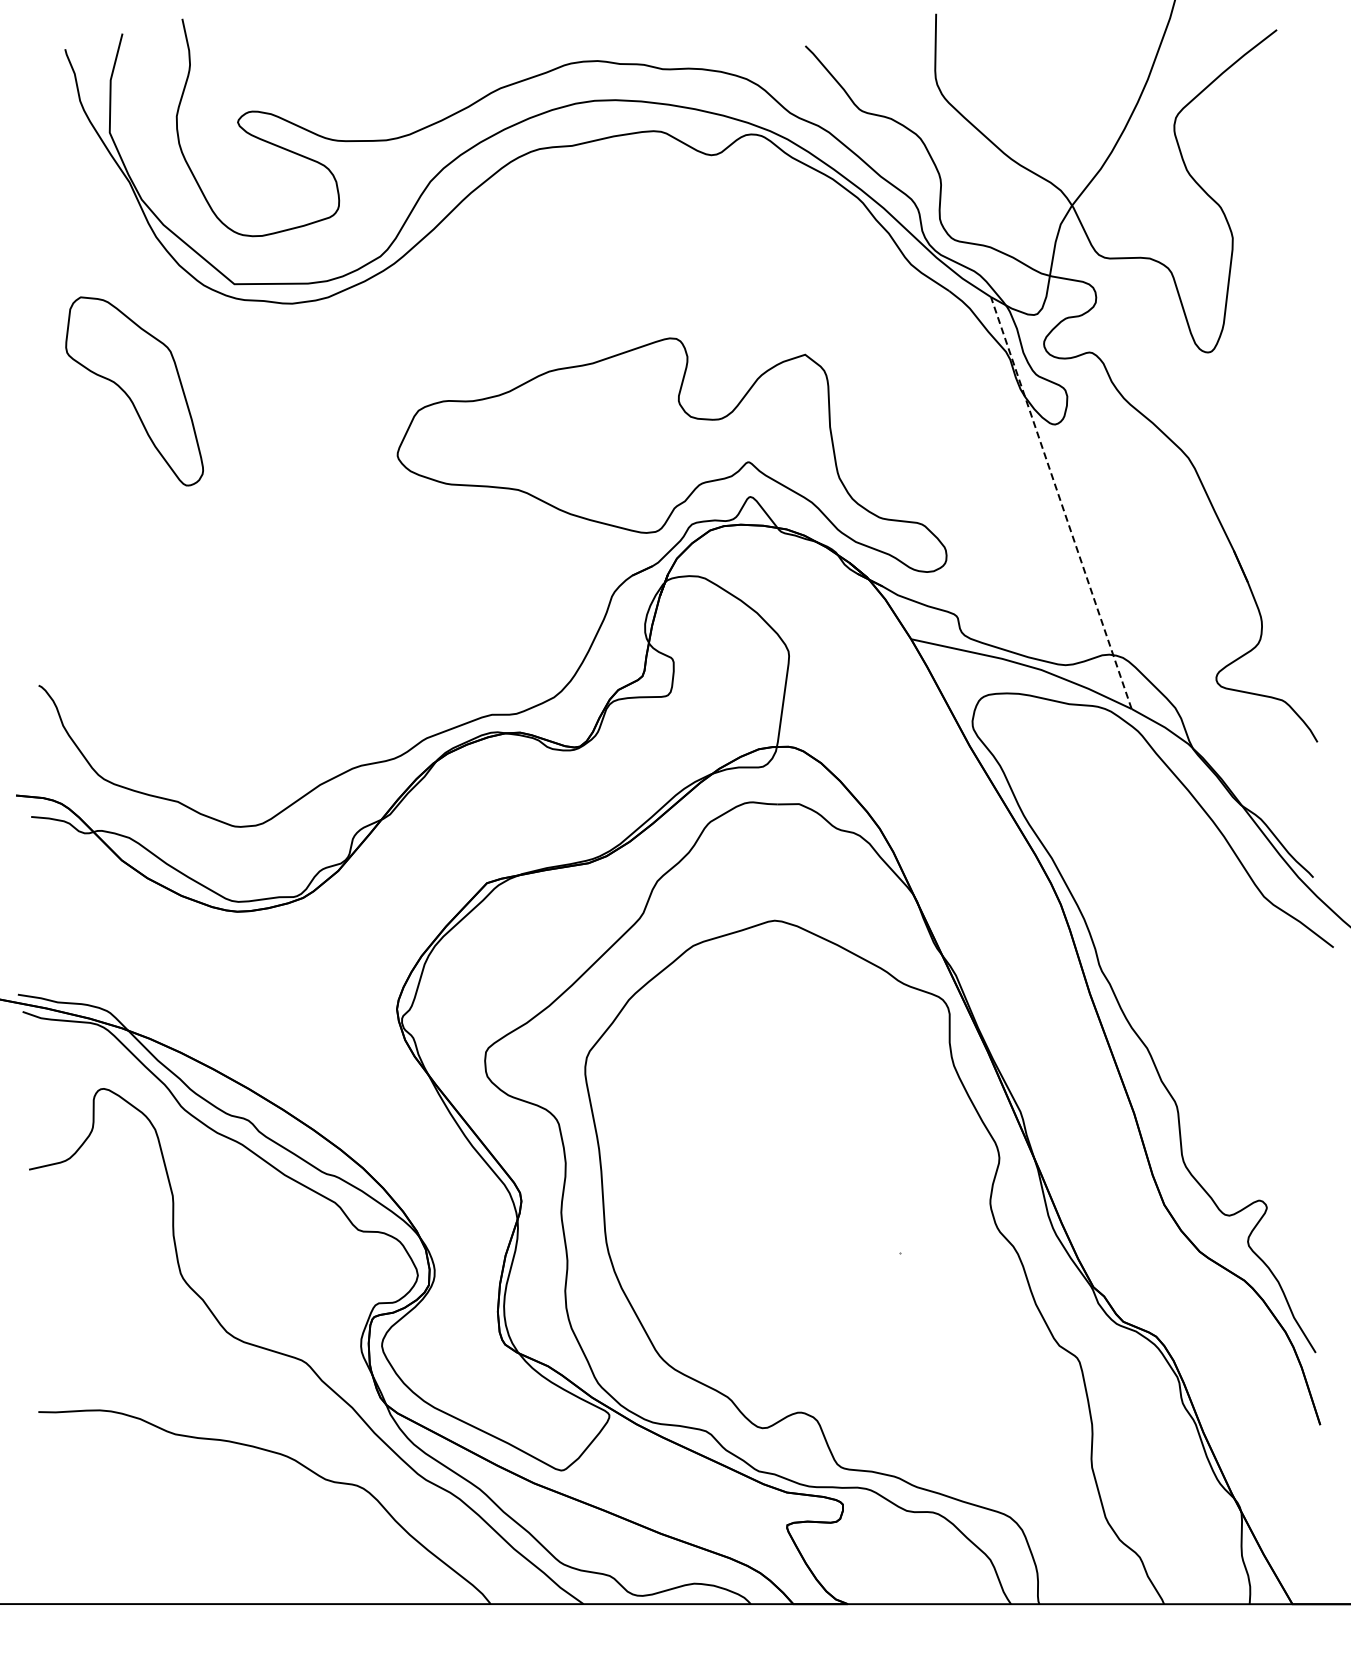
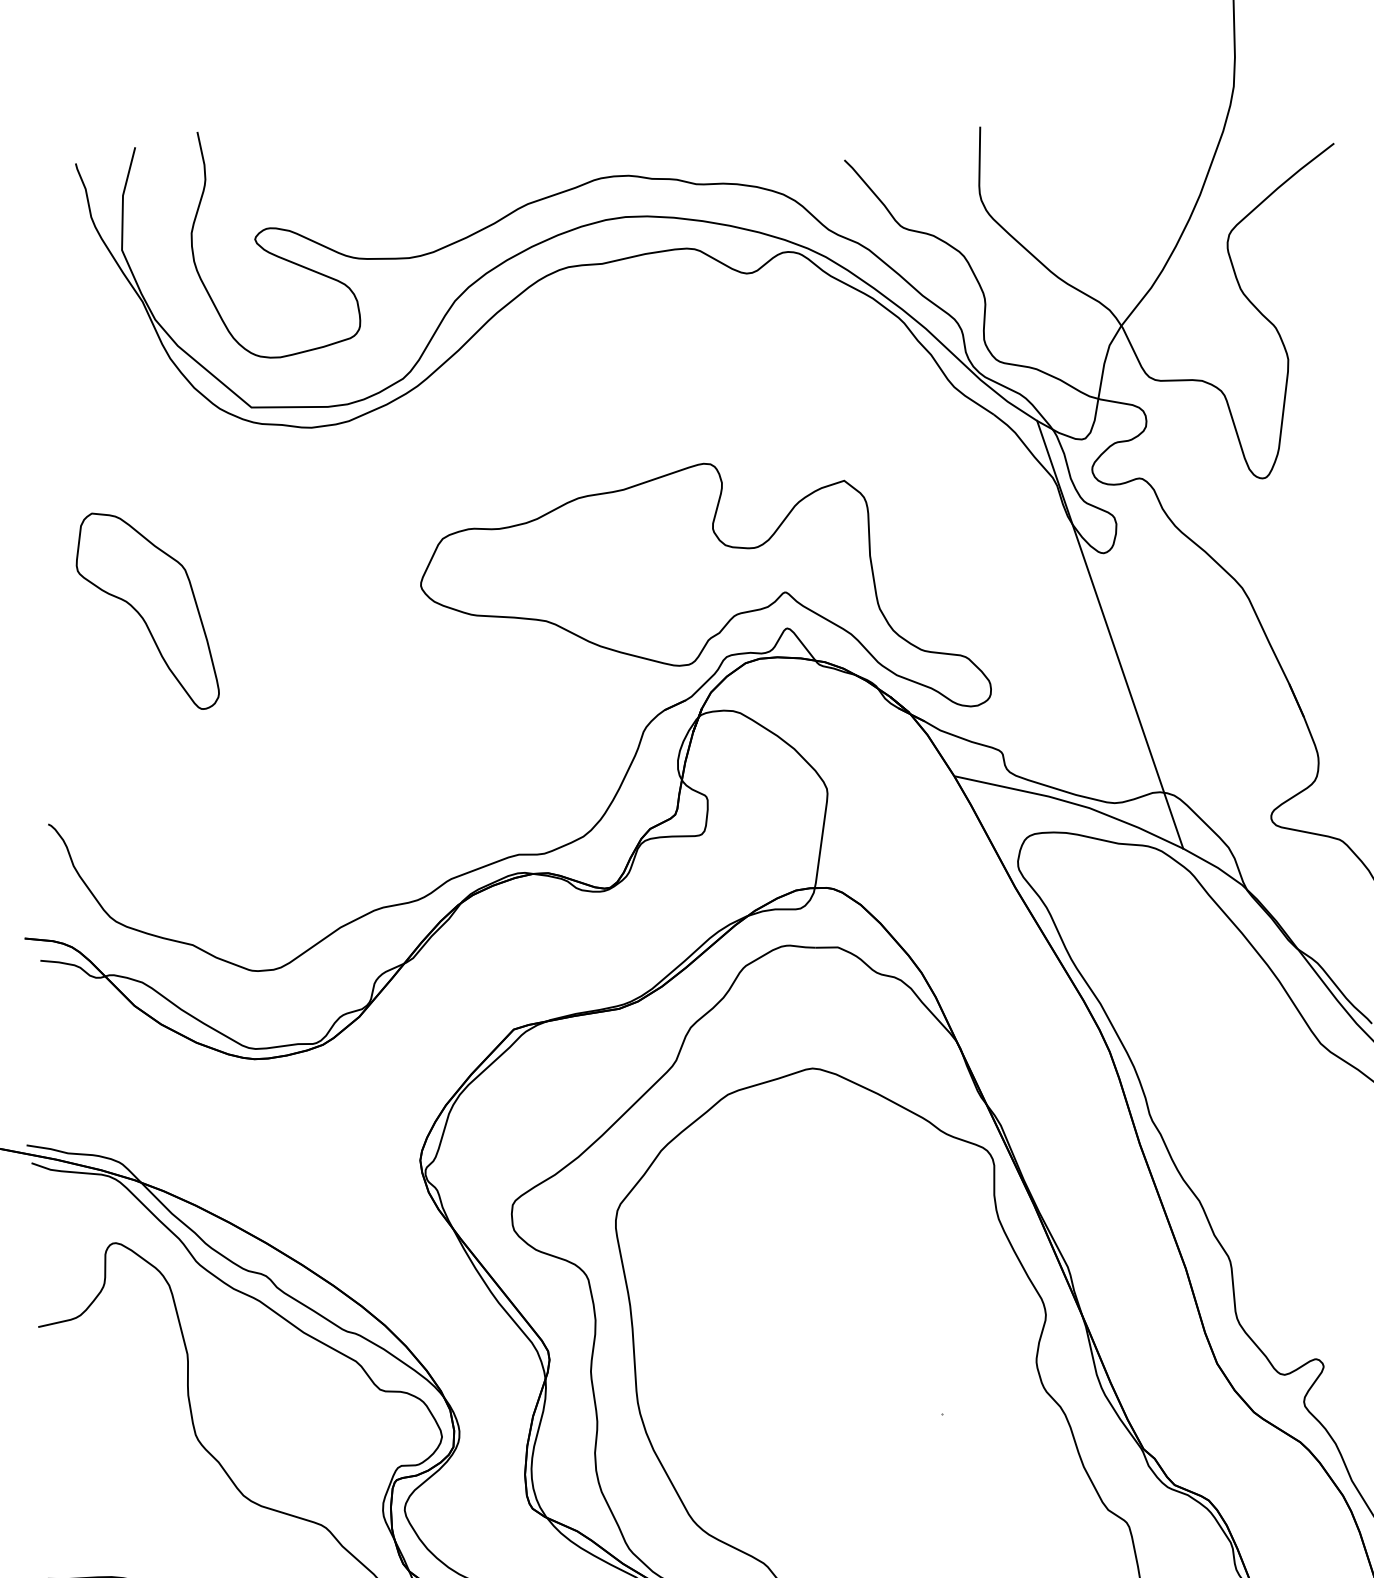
part: (134, 391) -> (147, 611), moved
line: (1061, 503) -> (1110, 635), dashed -> solid

